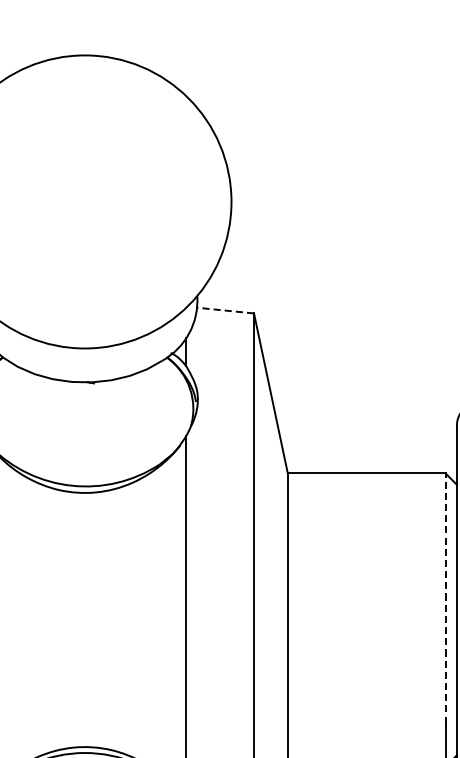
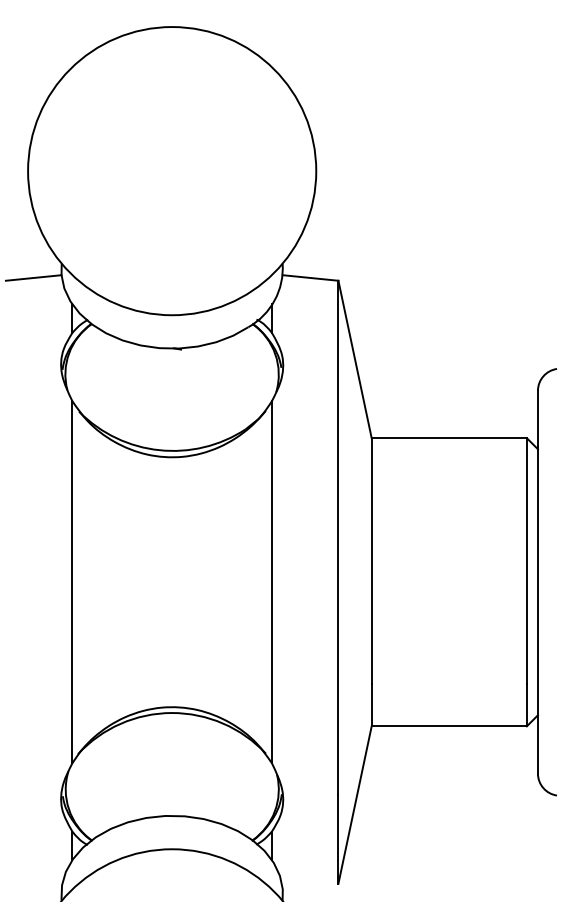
line: (225, 310) -> (310, 277), dashed -> solid
line: (445, 598) -> (526, 561), dashed -> solid

